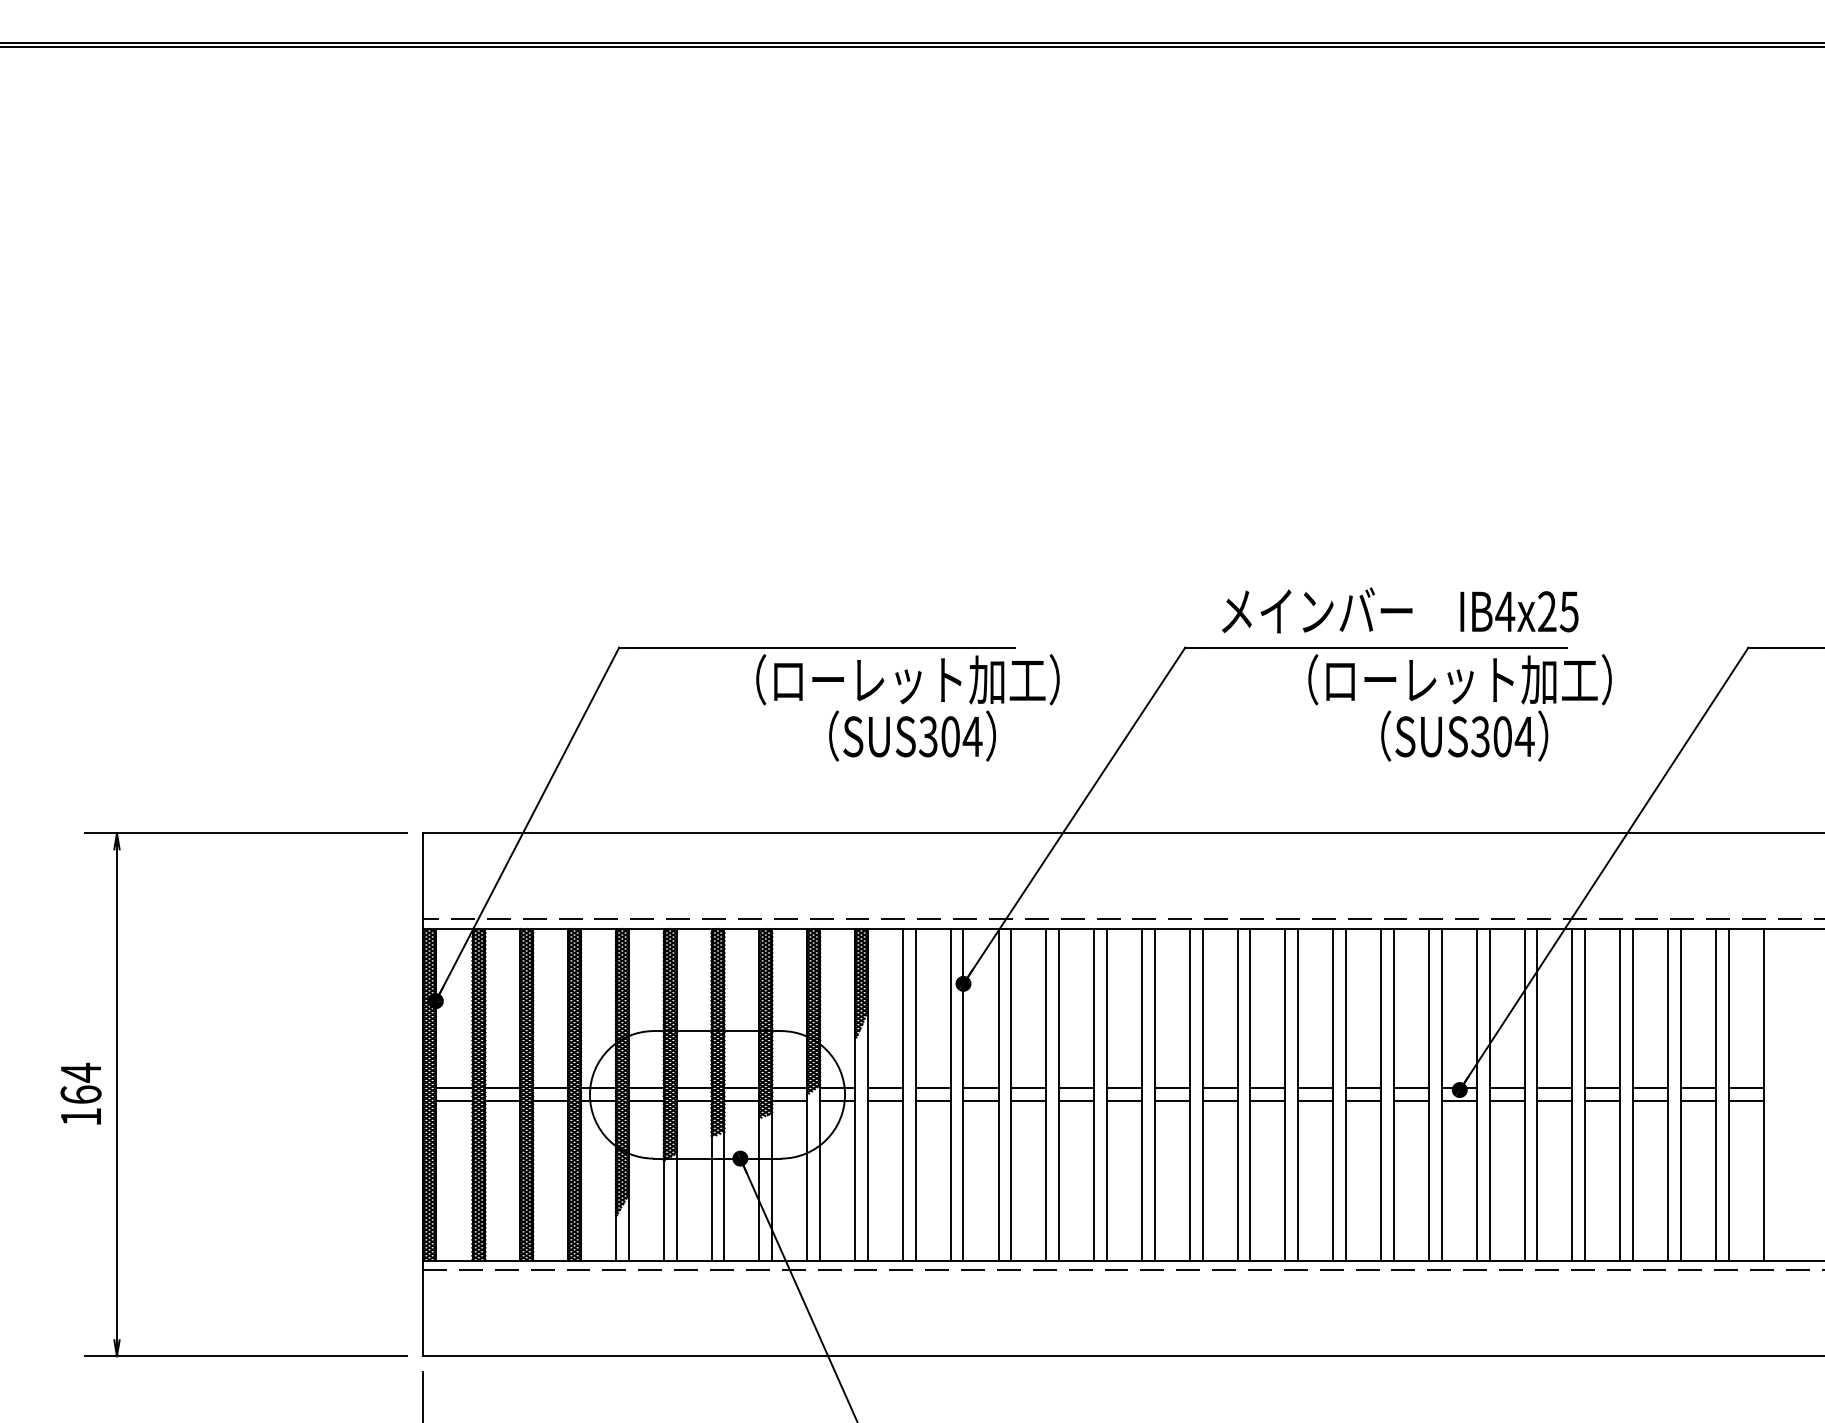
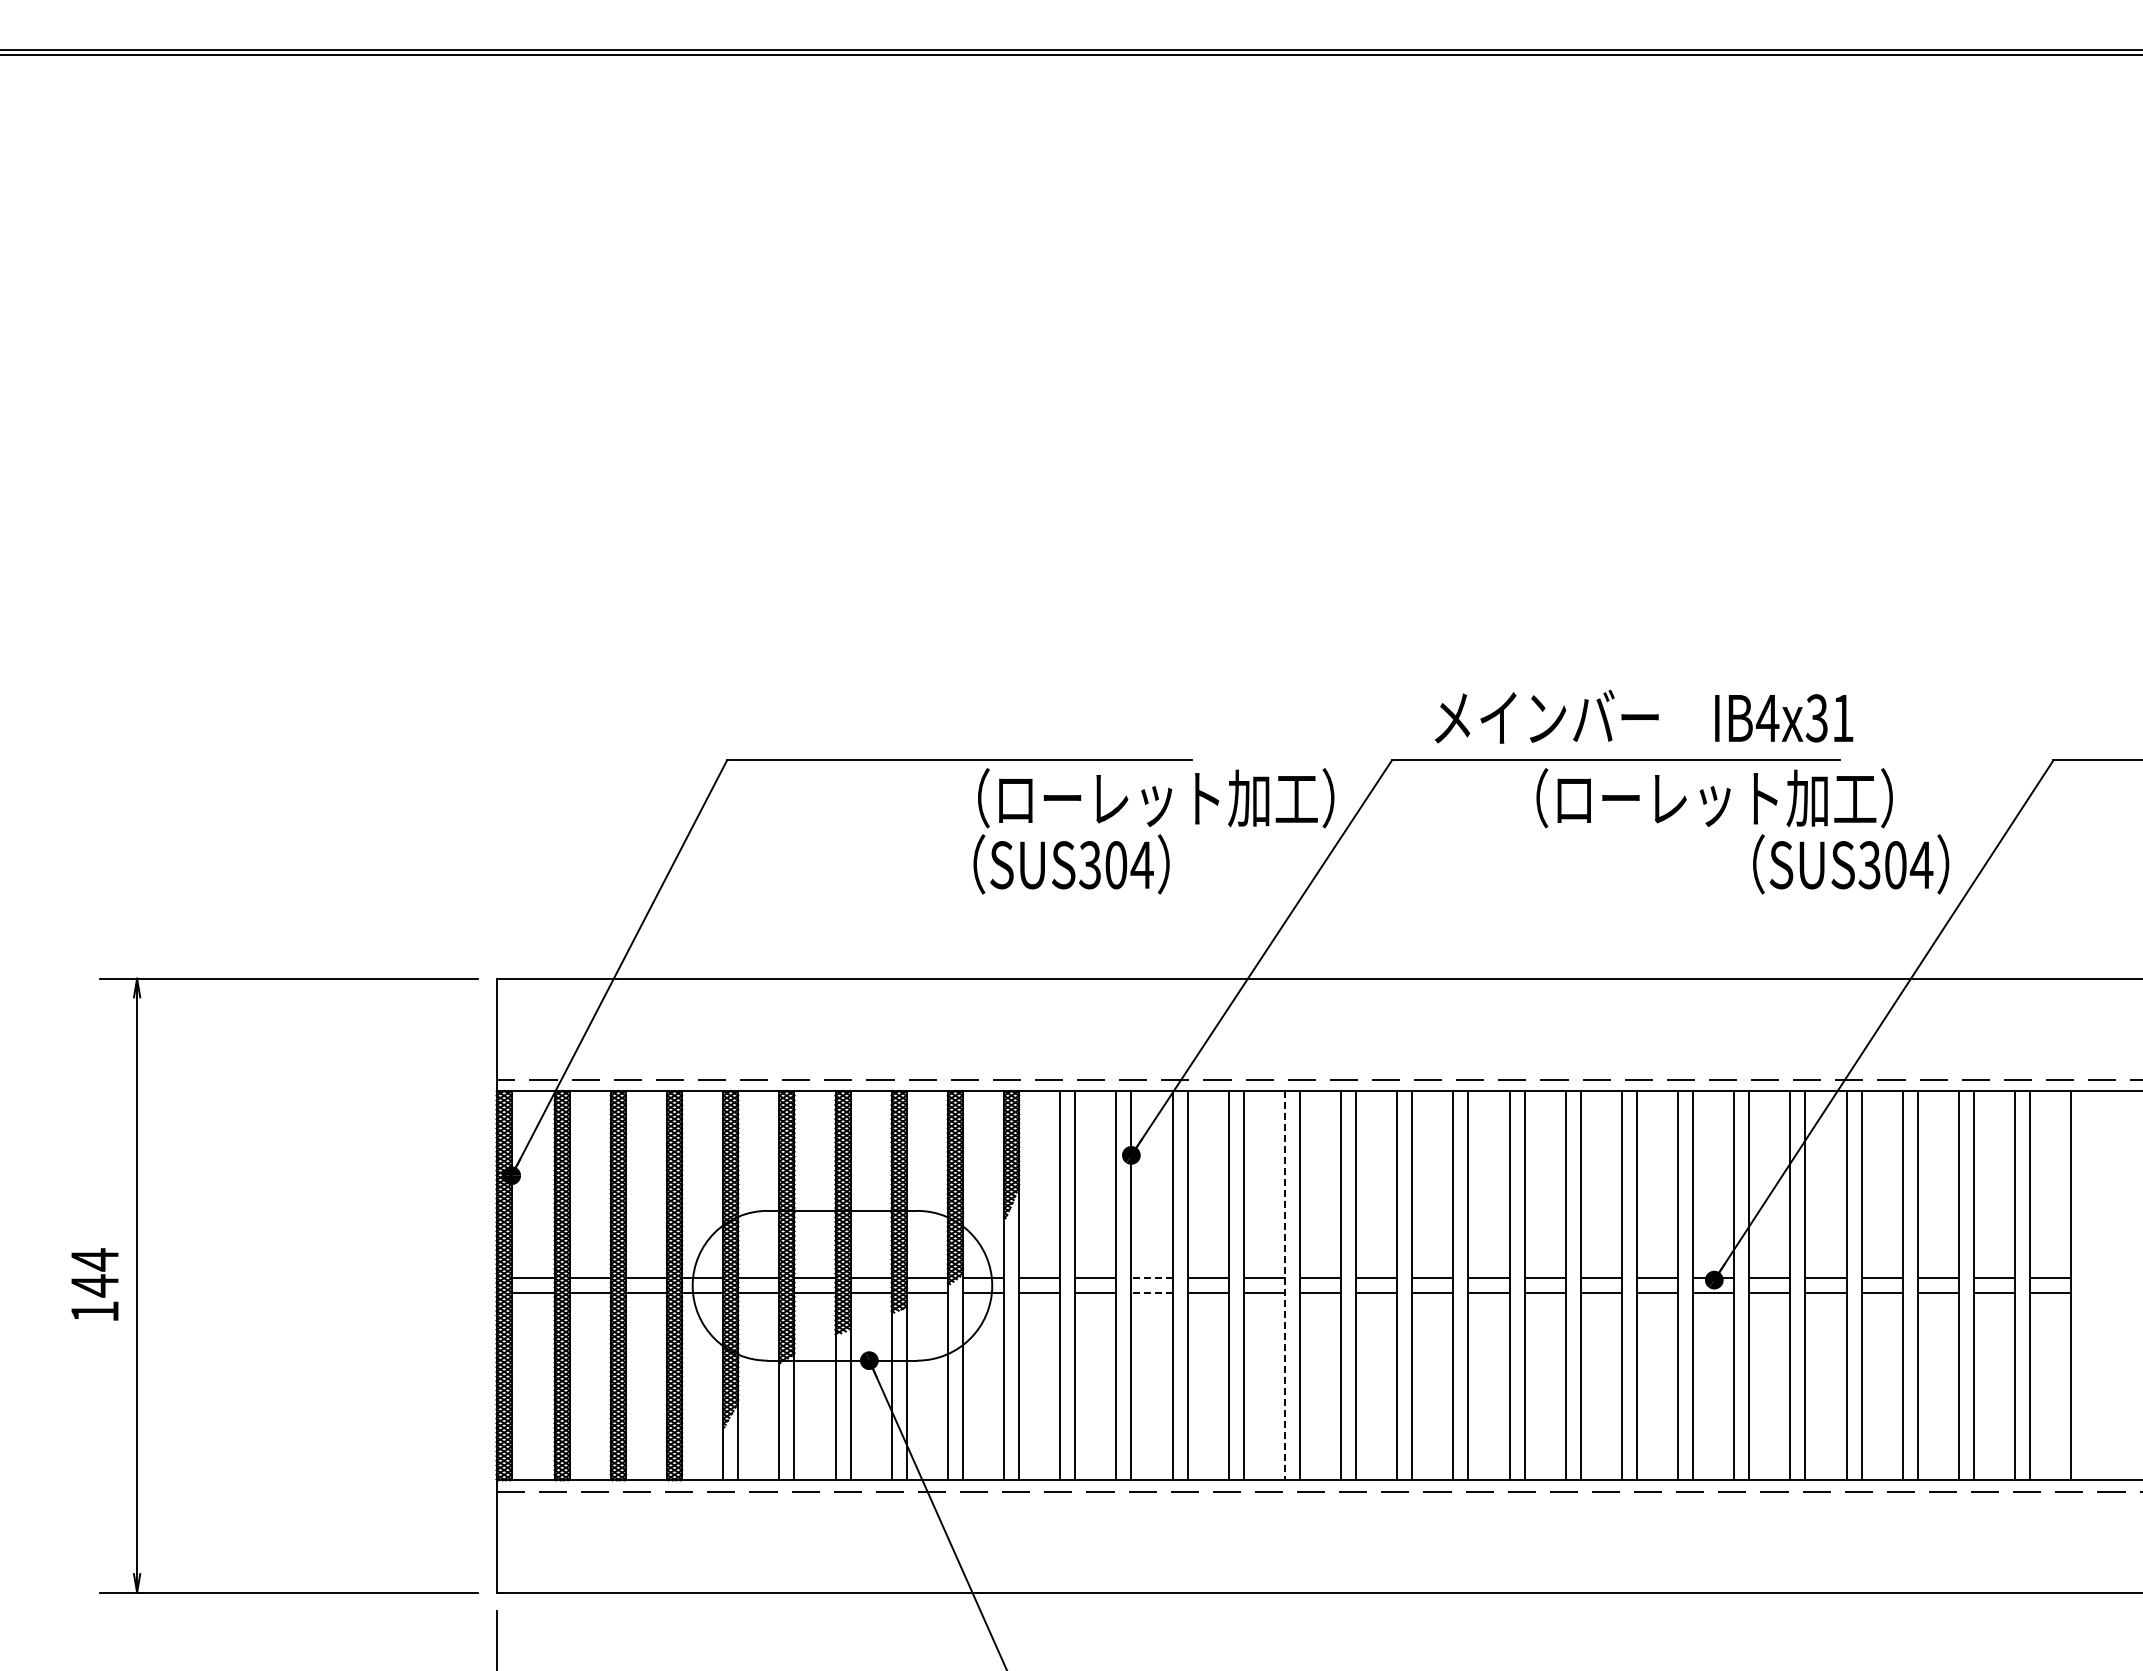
text: (1557, 611) -> (1829, 718), IB4x25 -> IB4x31
text: (908, 679) -> (1156, 798), moved
text: (1465, 736) -> (1851, 864), moved
line: (980, 1088) -> (1151, 1278), solid -> dashed
text: (80, 1094) -> (94, 1285), 164 -> 144
line: (1093, 1094) -> (1284, 1285), solid -> dashed
line: (980, 1101) -> (1151, 1293), solid -> dashed

